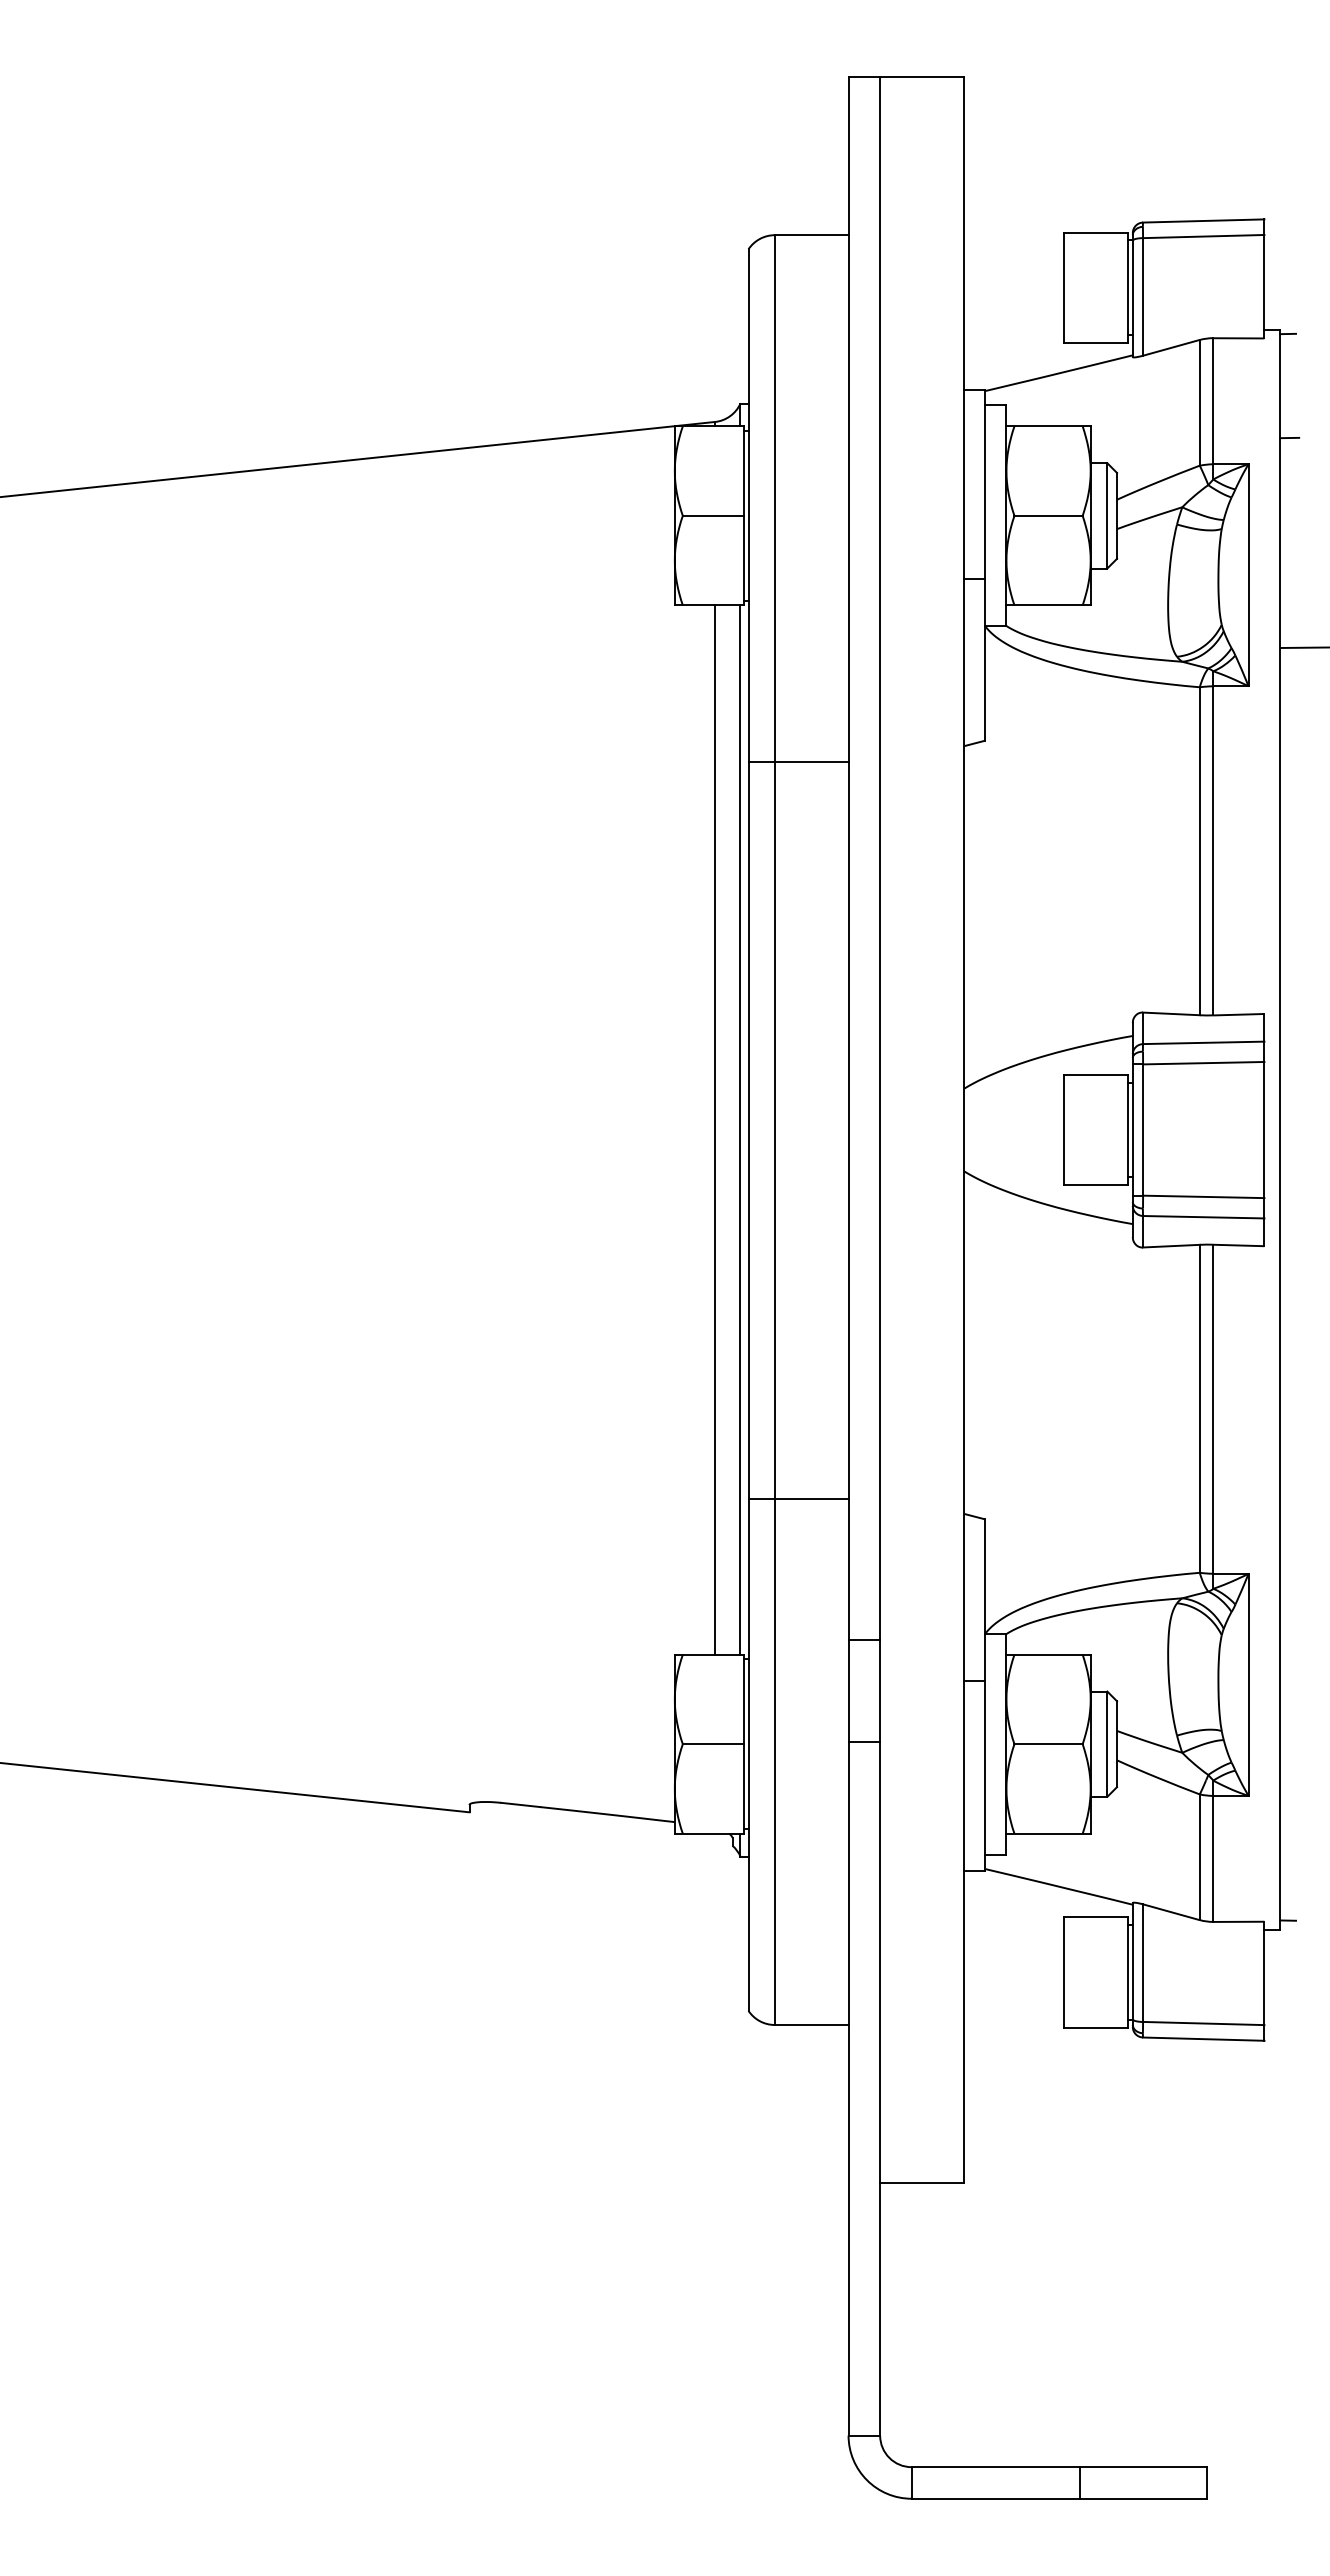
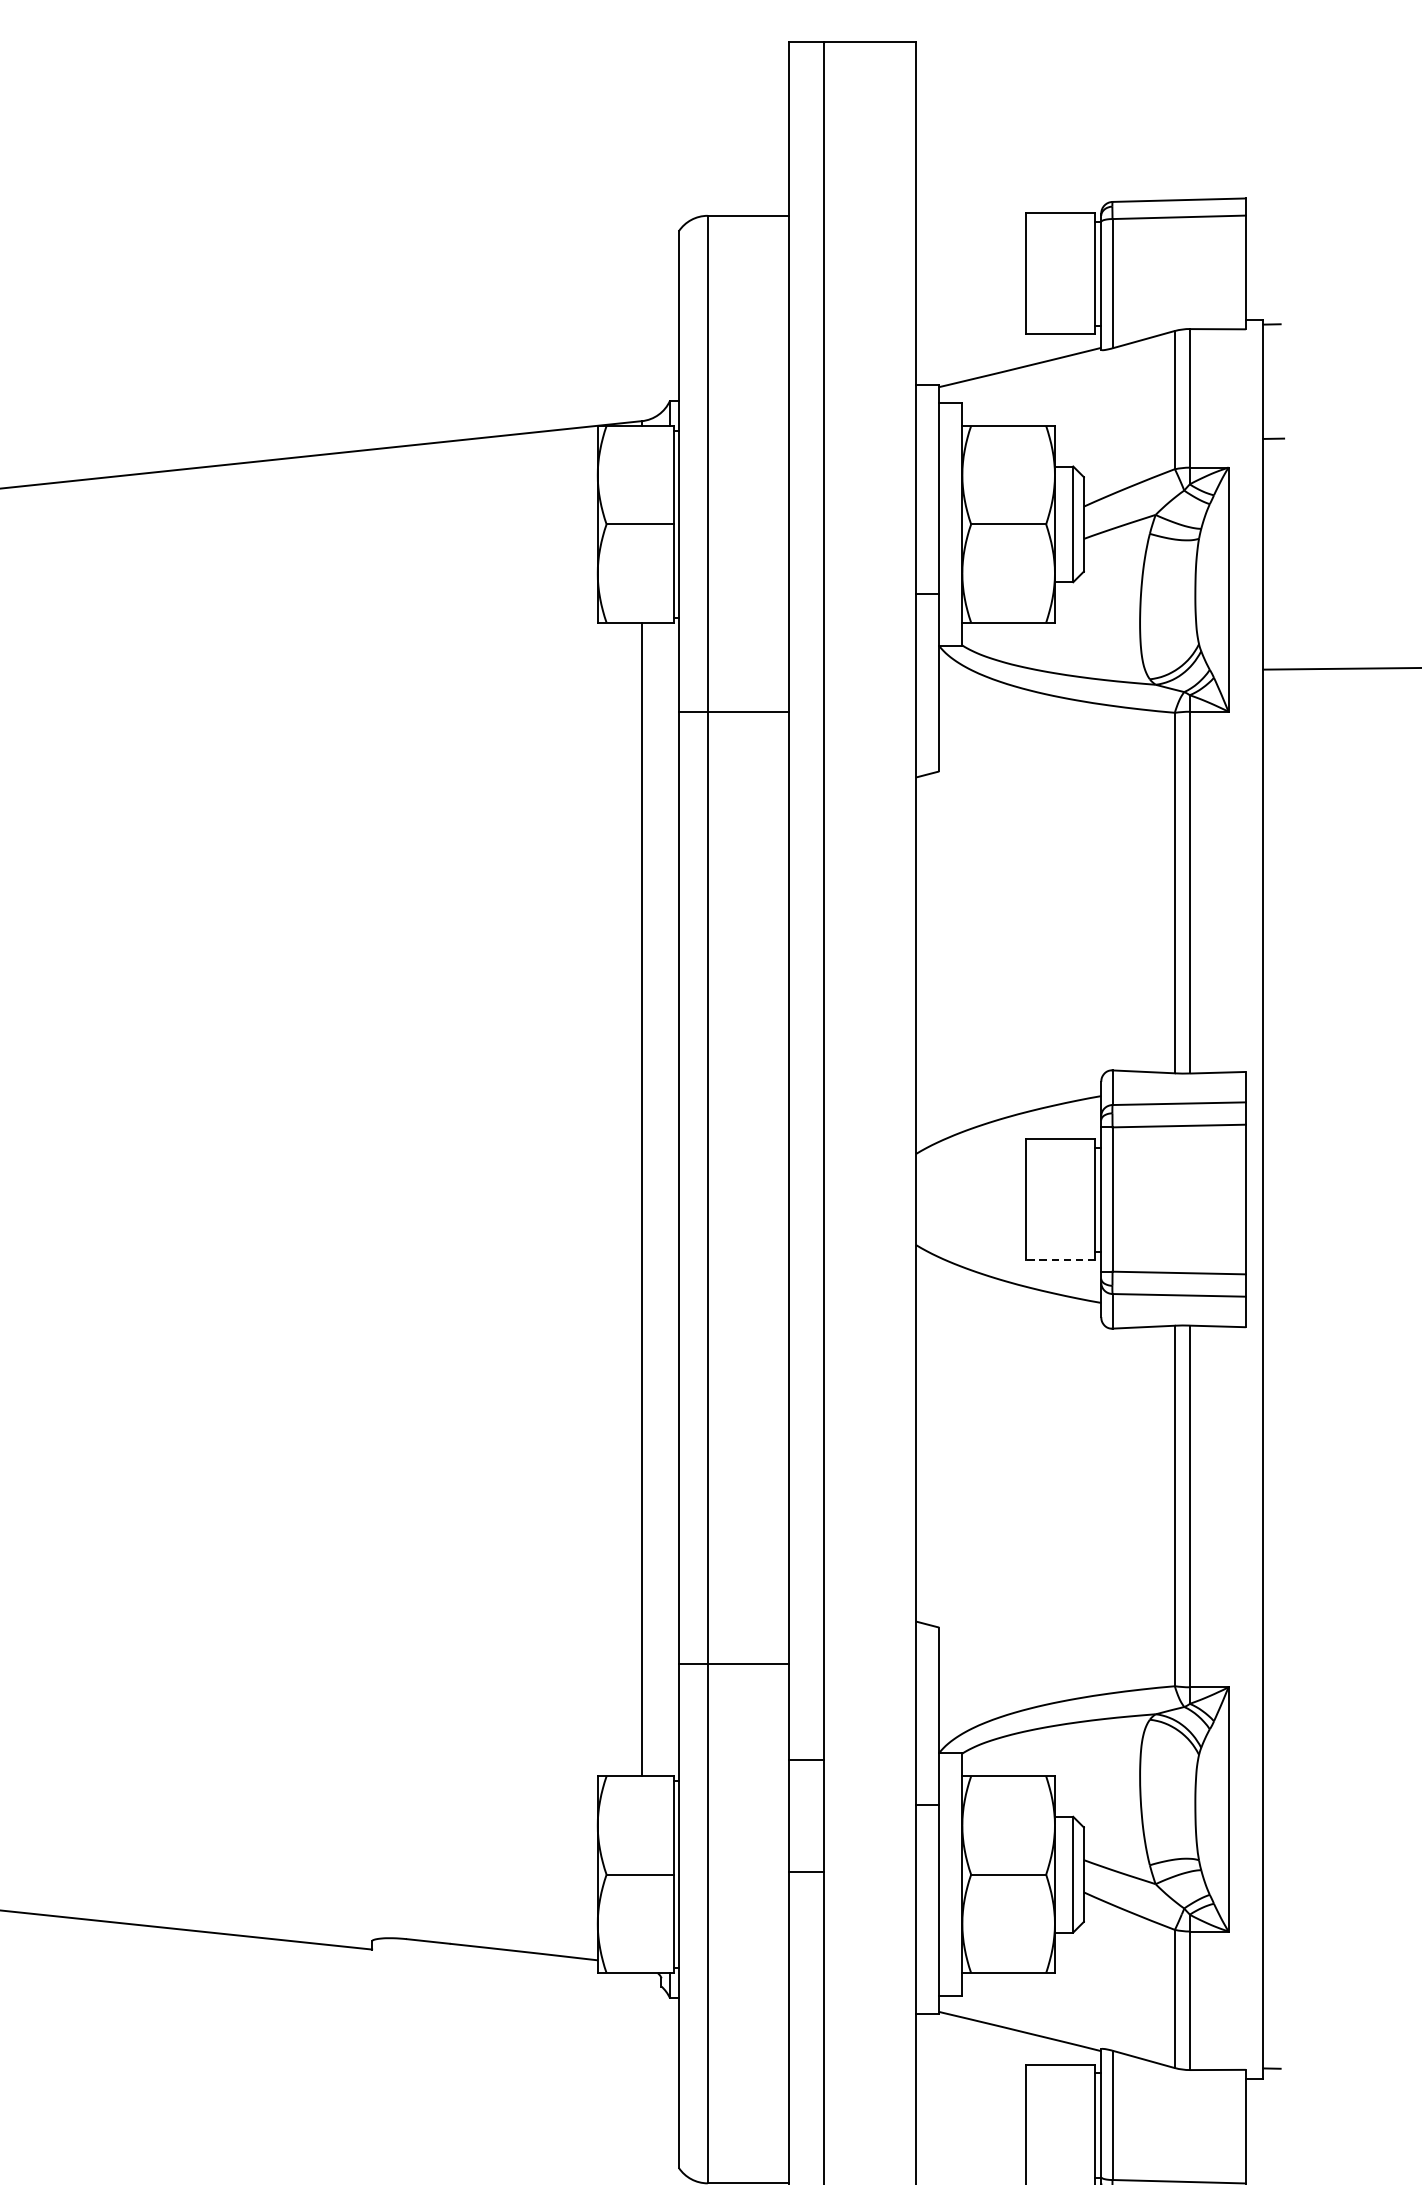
line: (798, 761) -> (733, 711), moved
line: (740, 1129) -> (669, 1198), removed
line: (1095, 1185) -> (1060, 1260), solid -> dashed
line: (798, 1498) -> (733, 1663), moved

